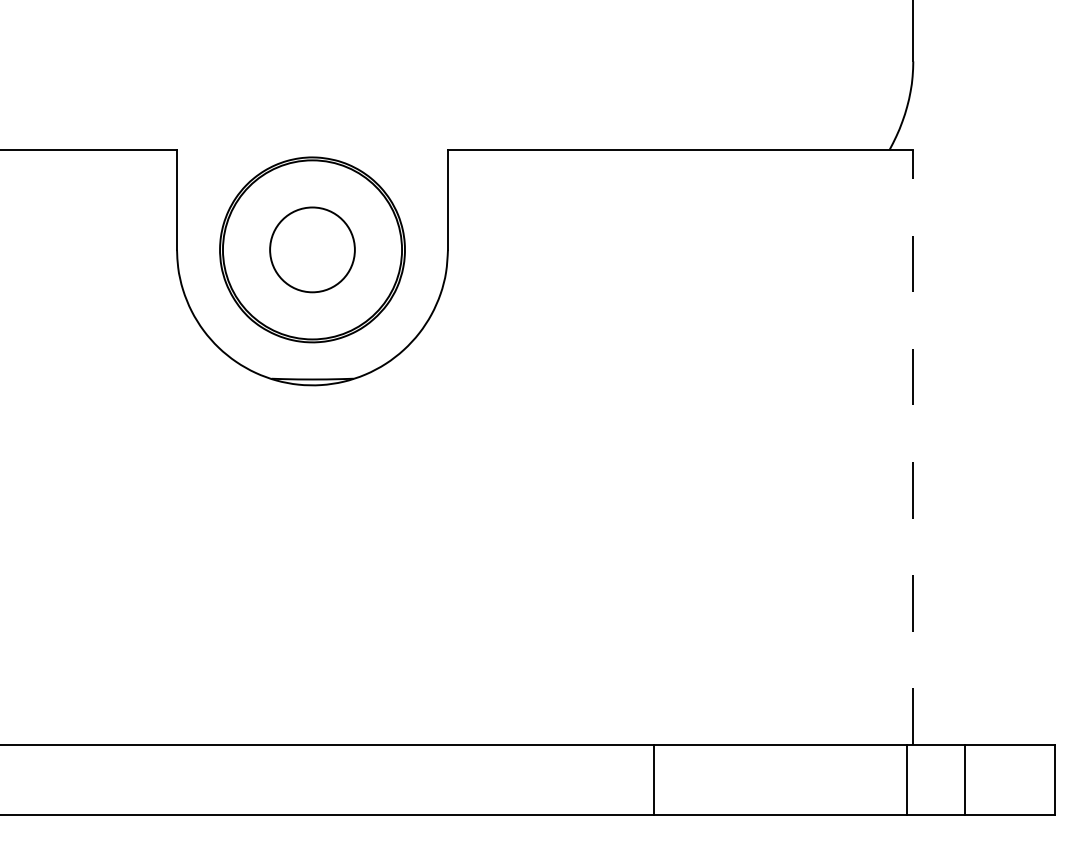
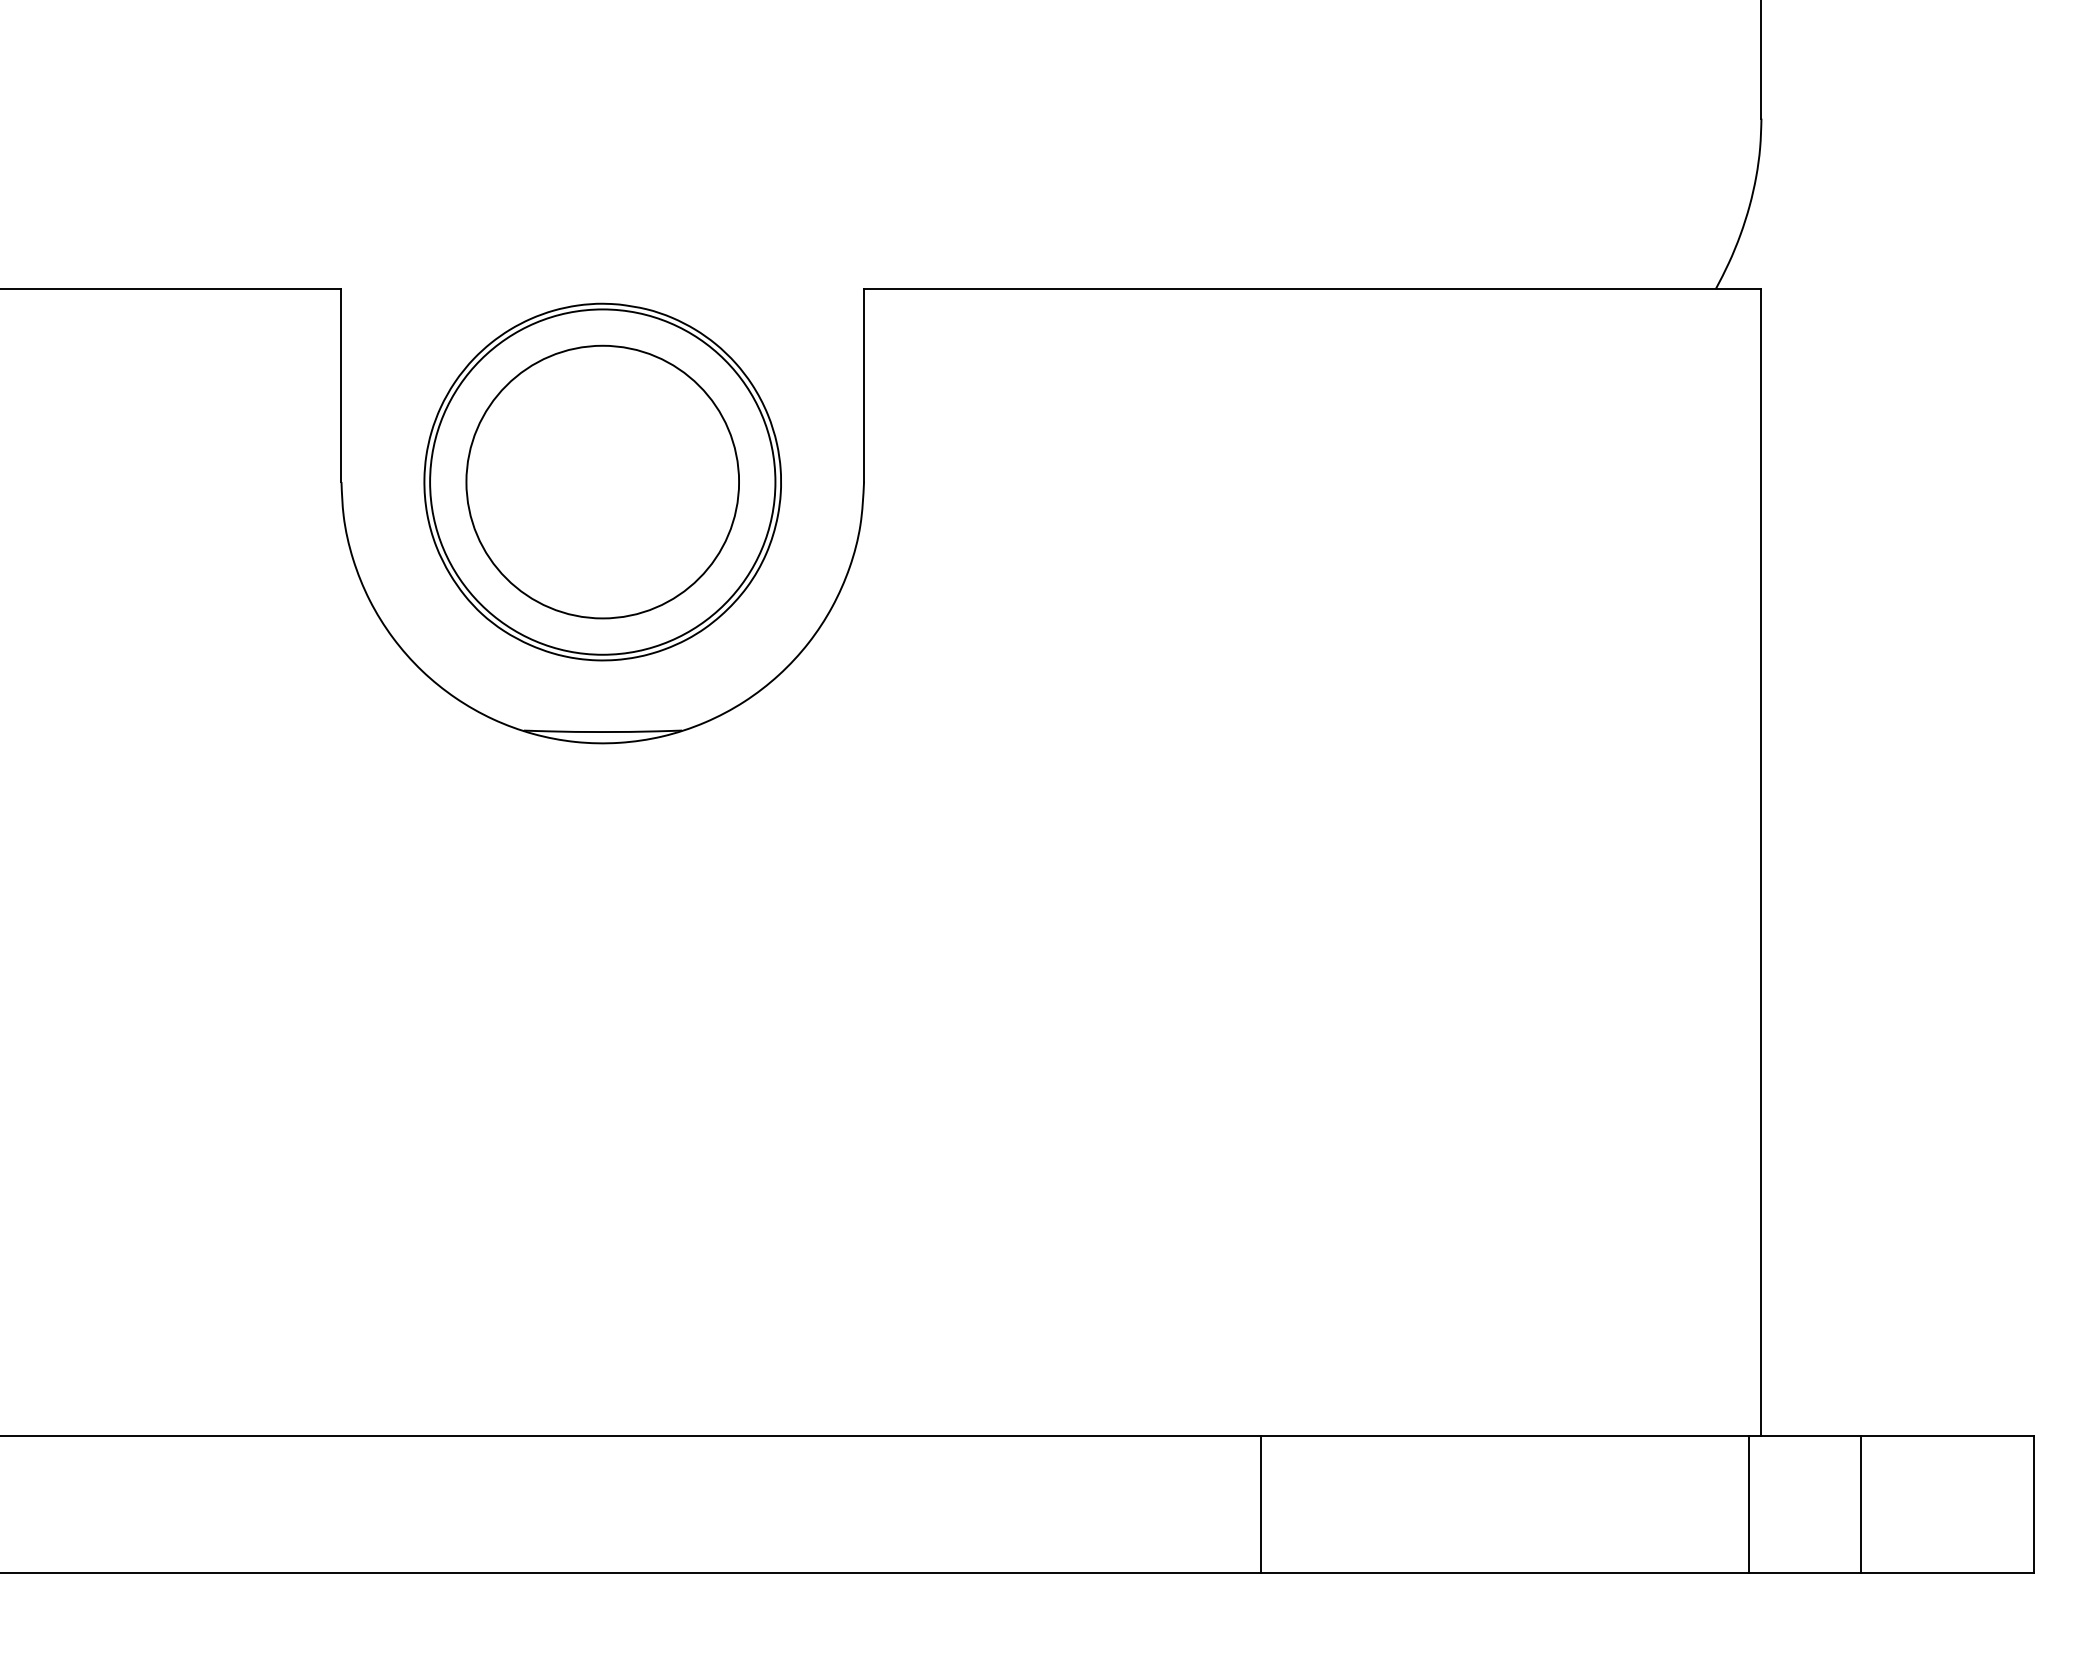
circle: (312, 249) -> (602, 481), size x1.67
line: (913, 446) -> (1761, 861), dashed -> solid

